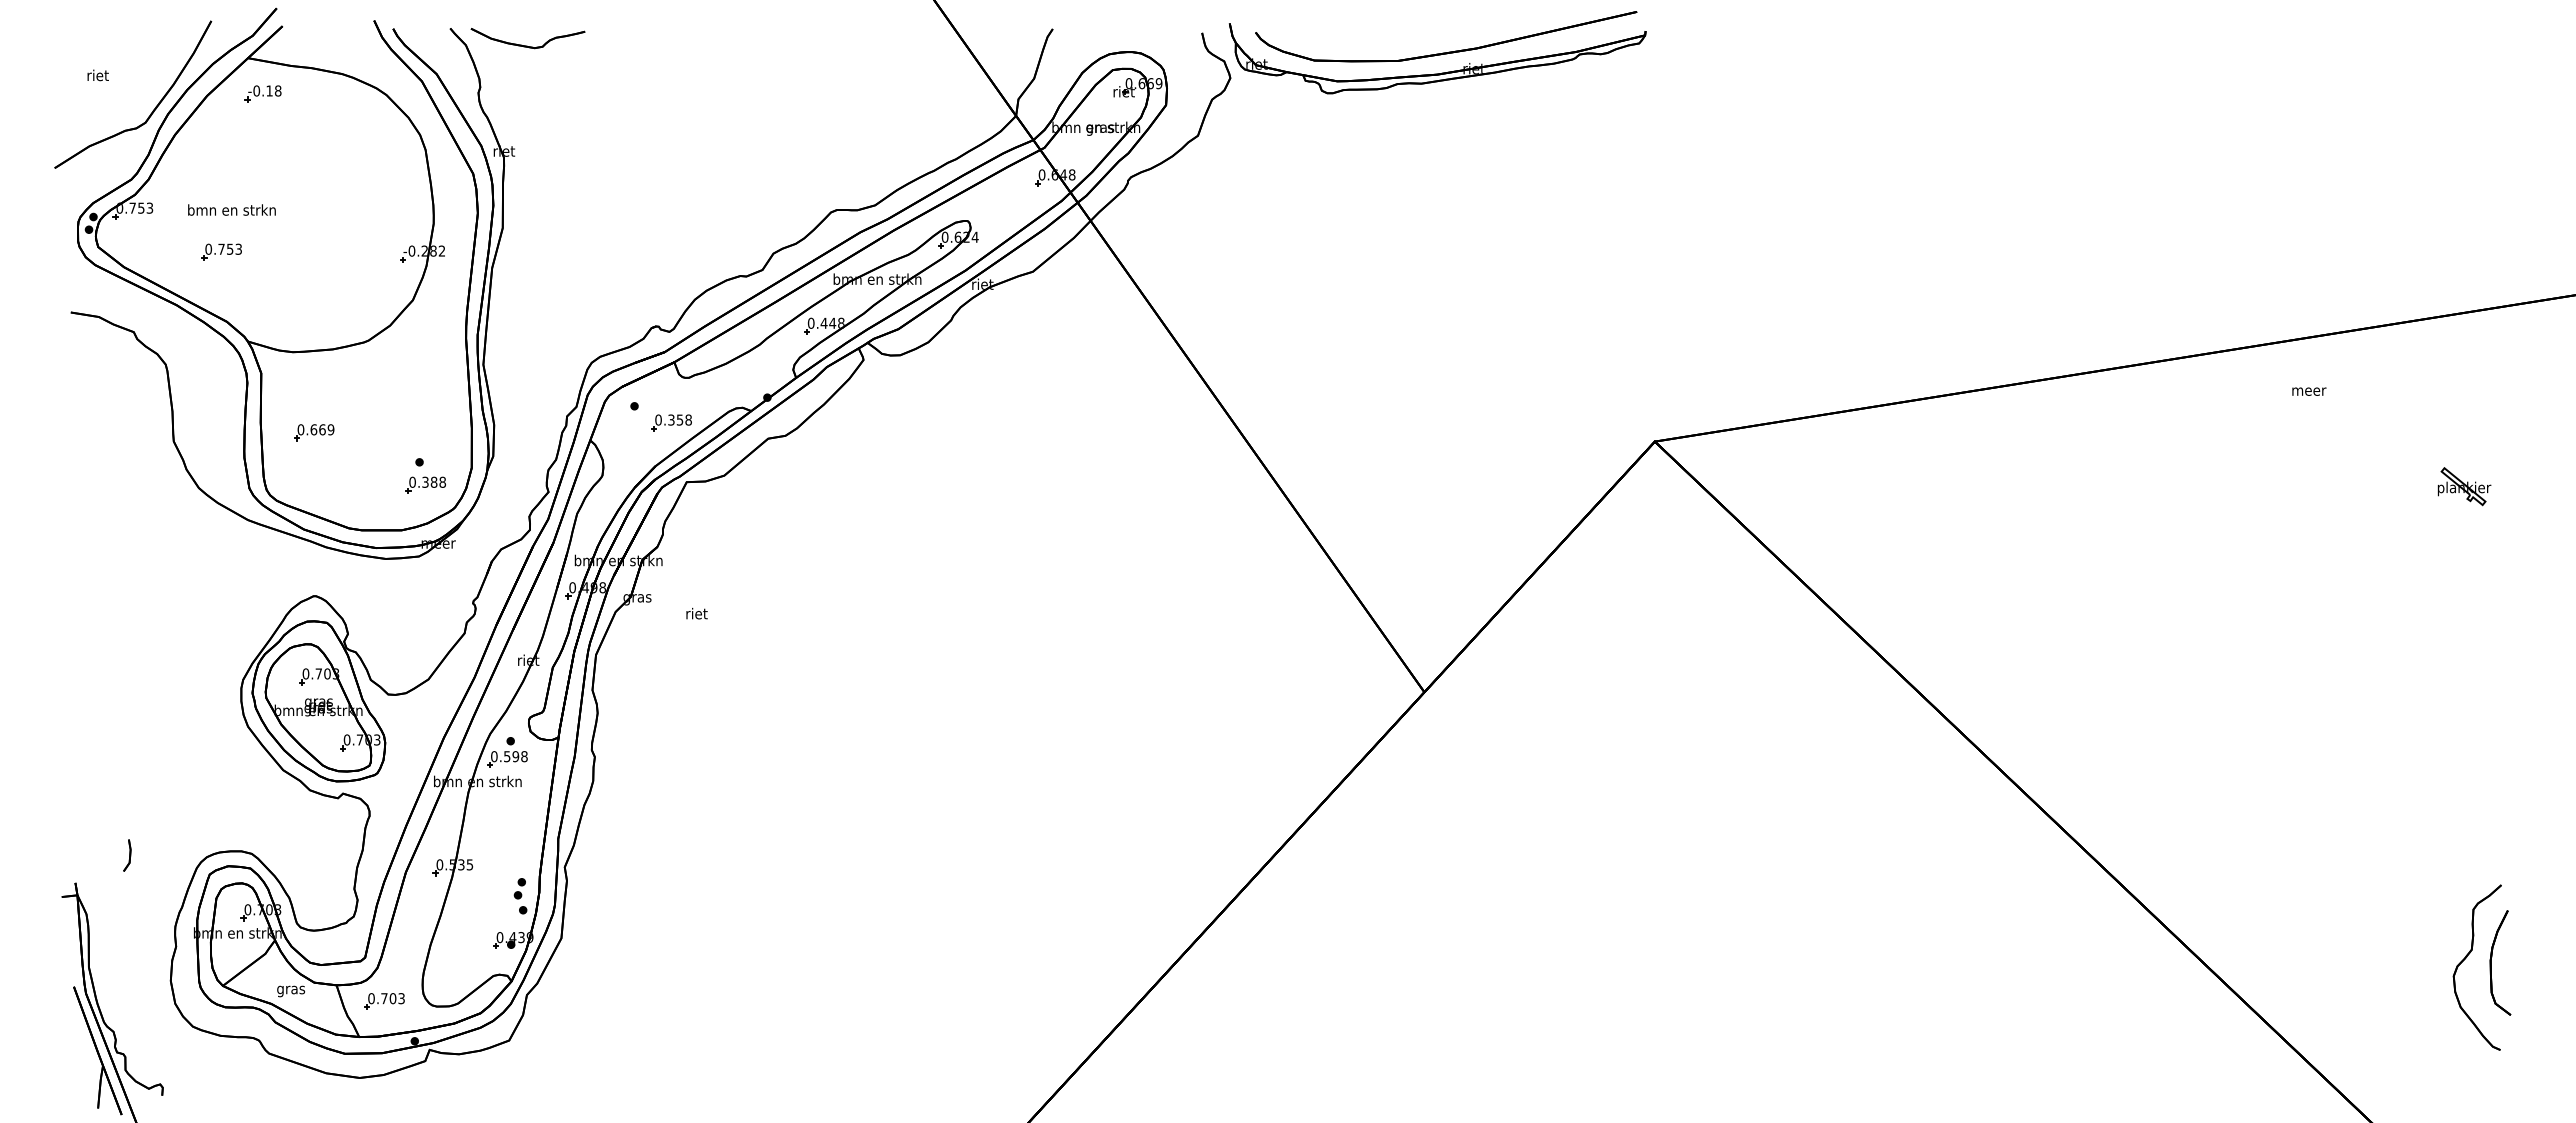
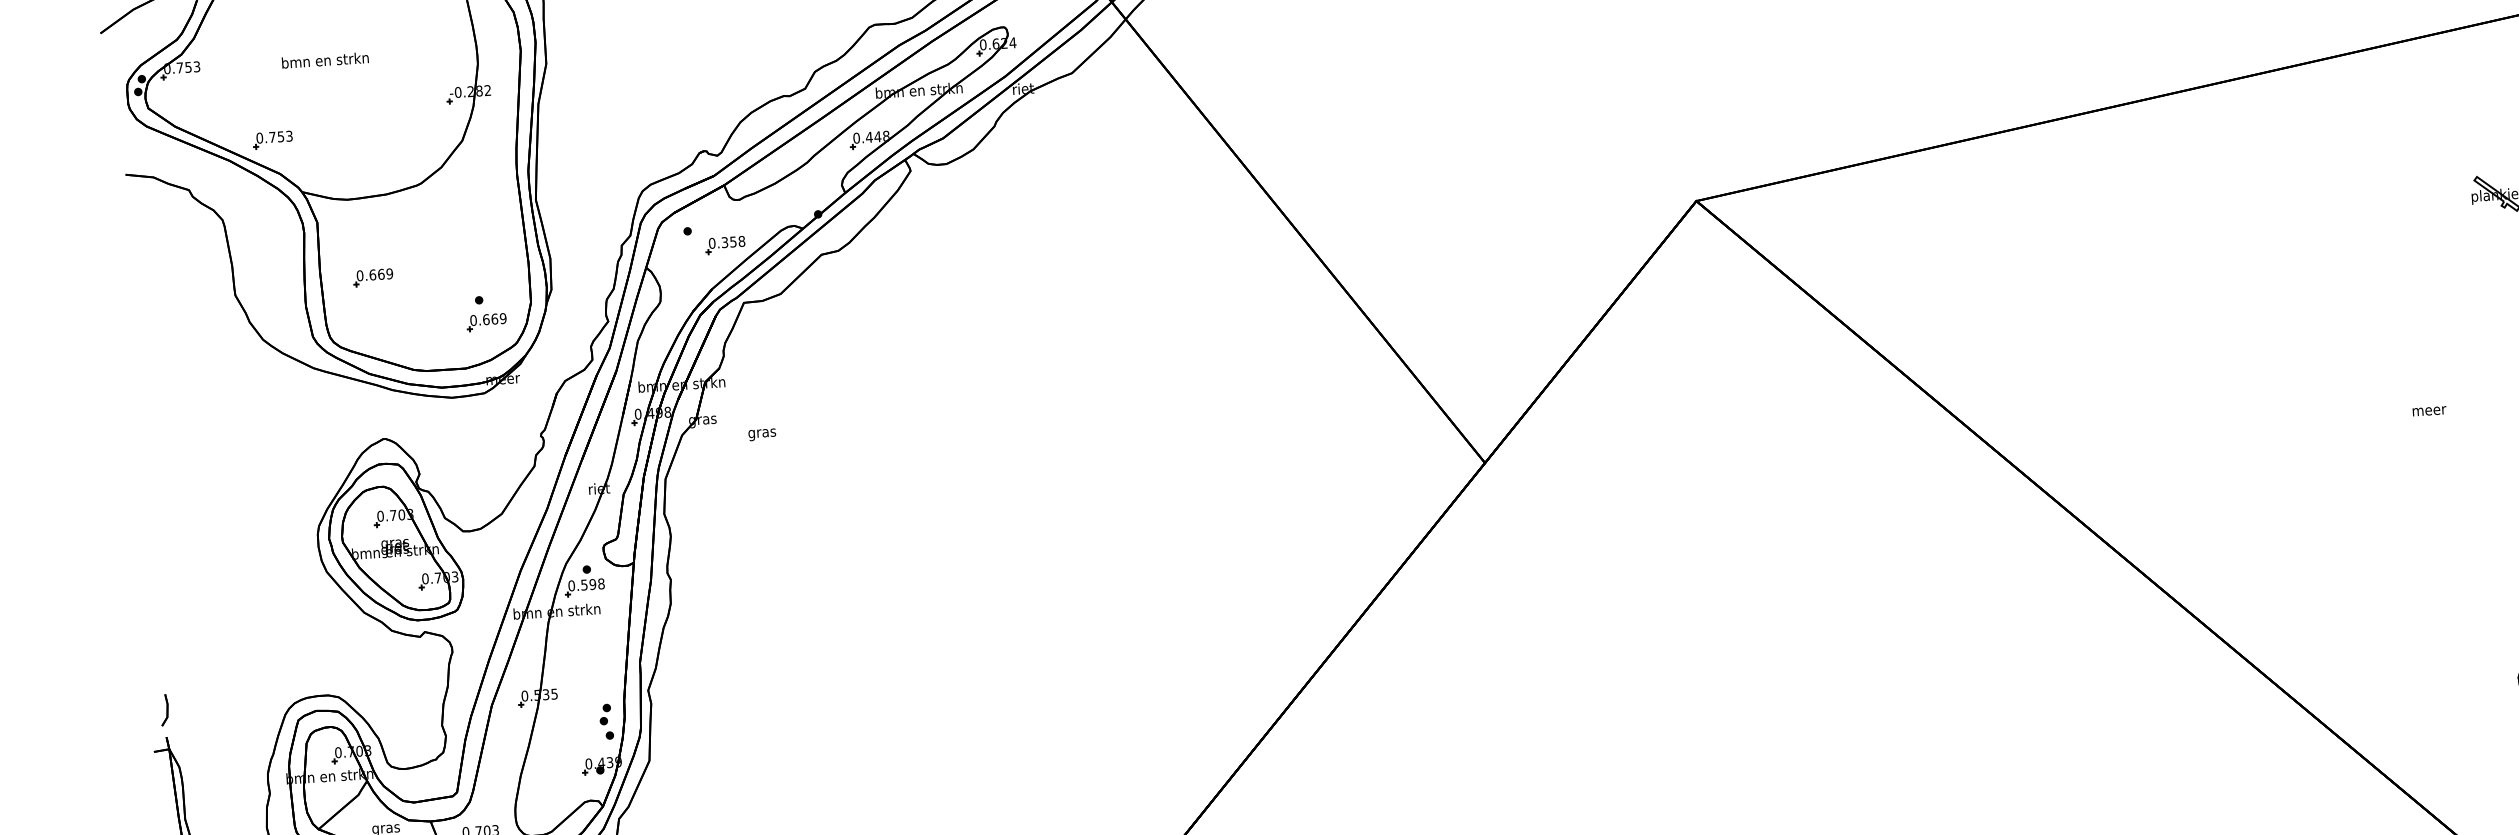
text: (231, 209) -> (324, 59), moved
part: (221, 251) -> (272, 139), moved
text: (2309, 391) -> (2429, 411), moved
text: (434, 481) -> (495, 318), 0.388 -> 0.669
text: (696, 614) -> (762, 432), riet -> gras
part: (127, 855) -> (164, 710), moved

